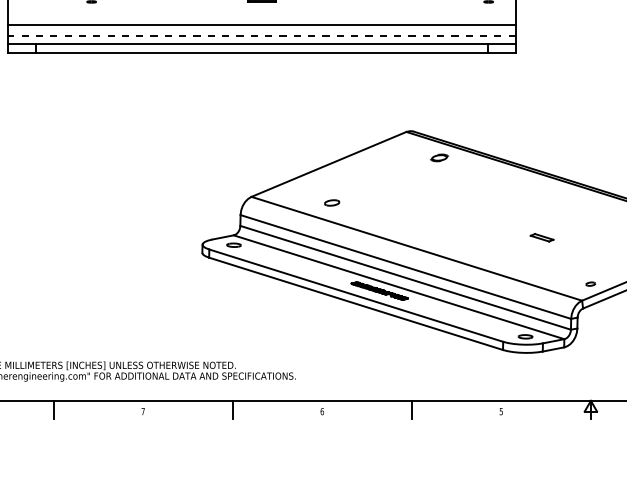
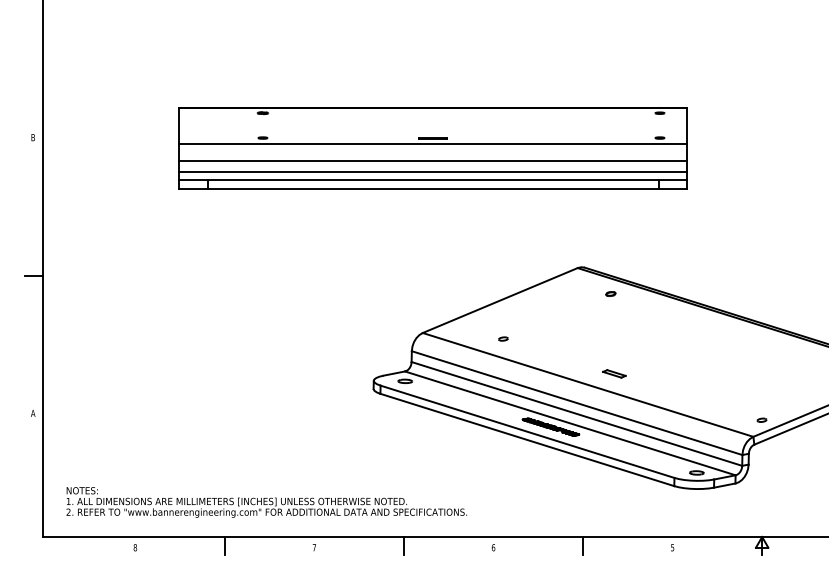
line: (262, 8) -> (433, 144), added
line: (262, 36) -> (433, 172), dashed -> solid
part: (439, 157) -> (610, 293), size x0.62
part: (332, 202) -> (503, 338), size x0.62
part: (542, 237) -> (614, 373), moved

